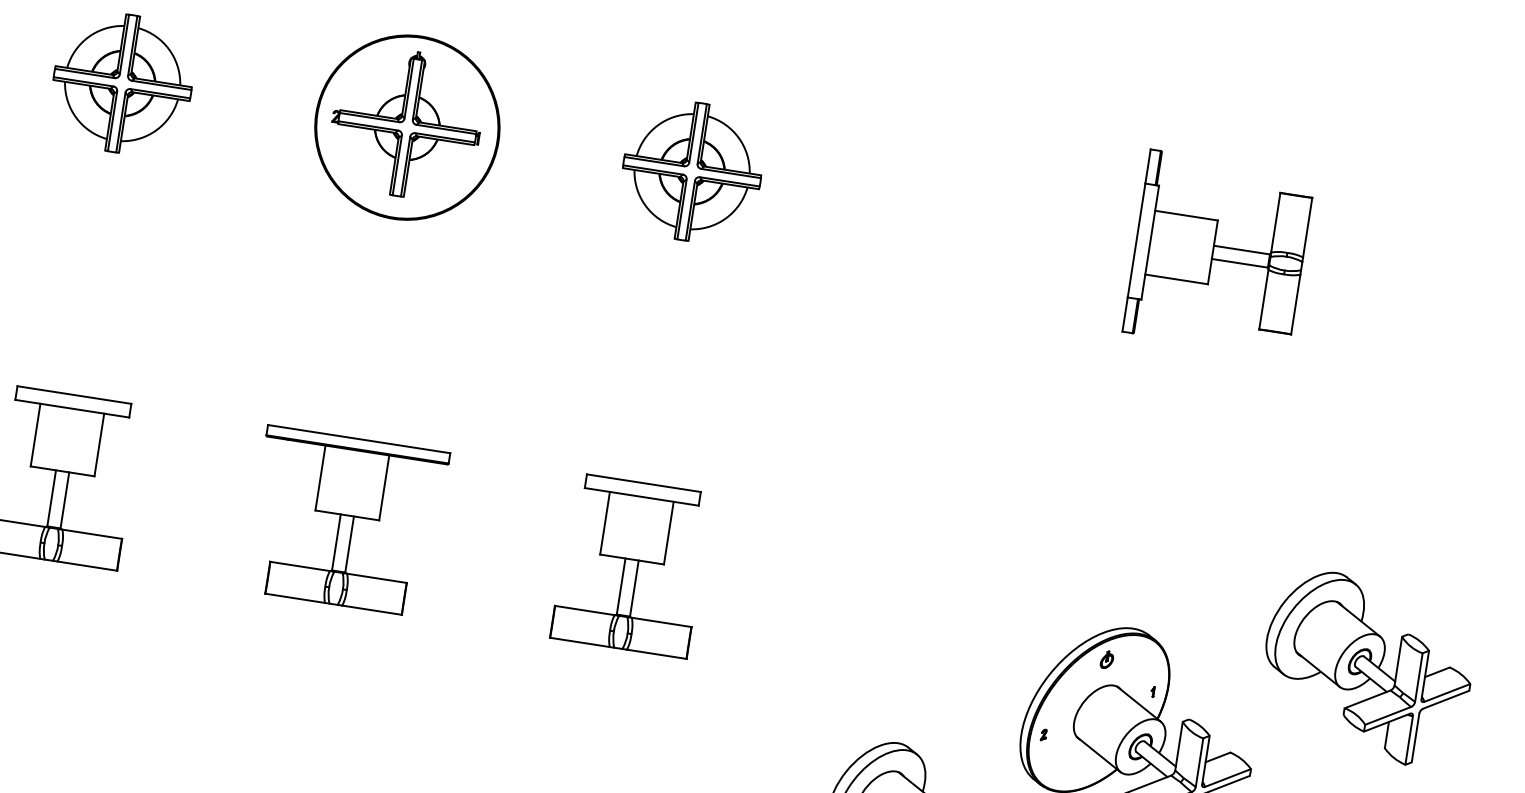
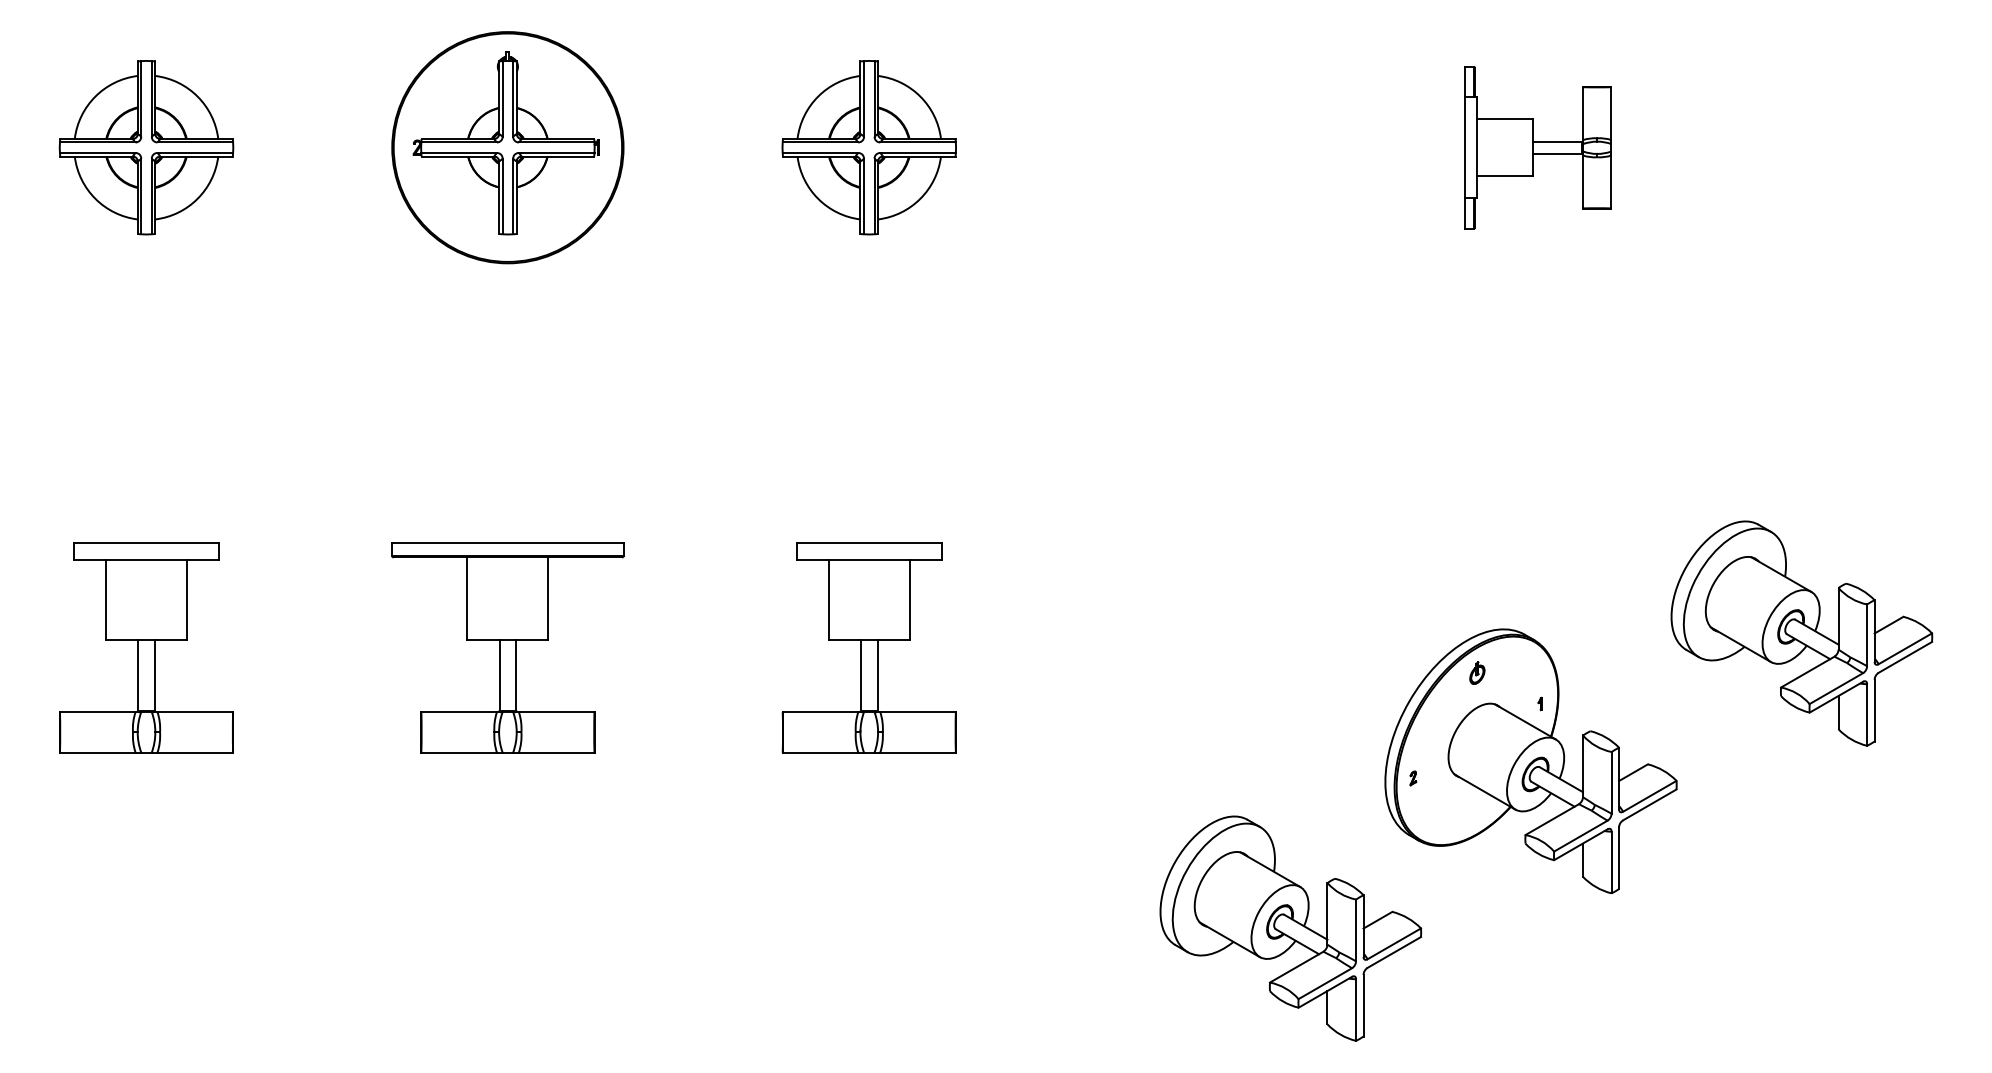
part: (1218, 253) -> (1537, 147), size x0.7

